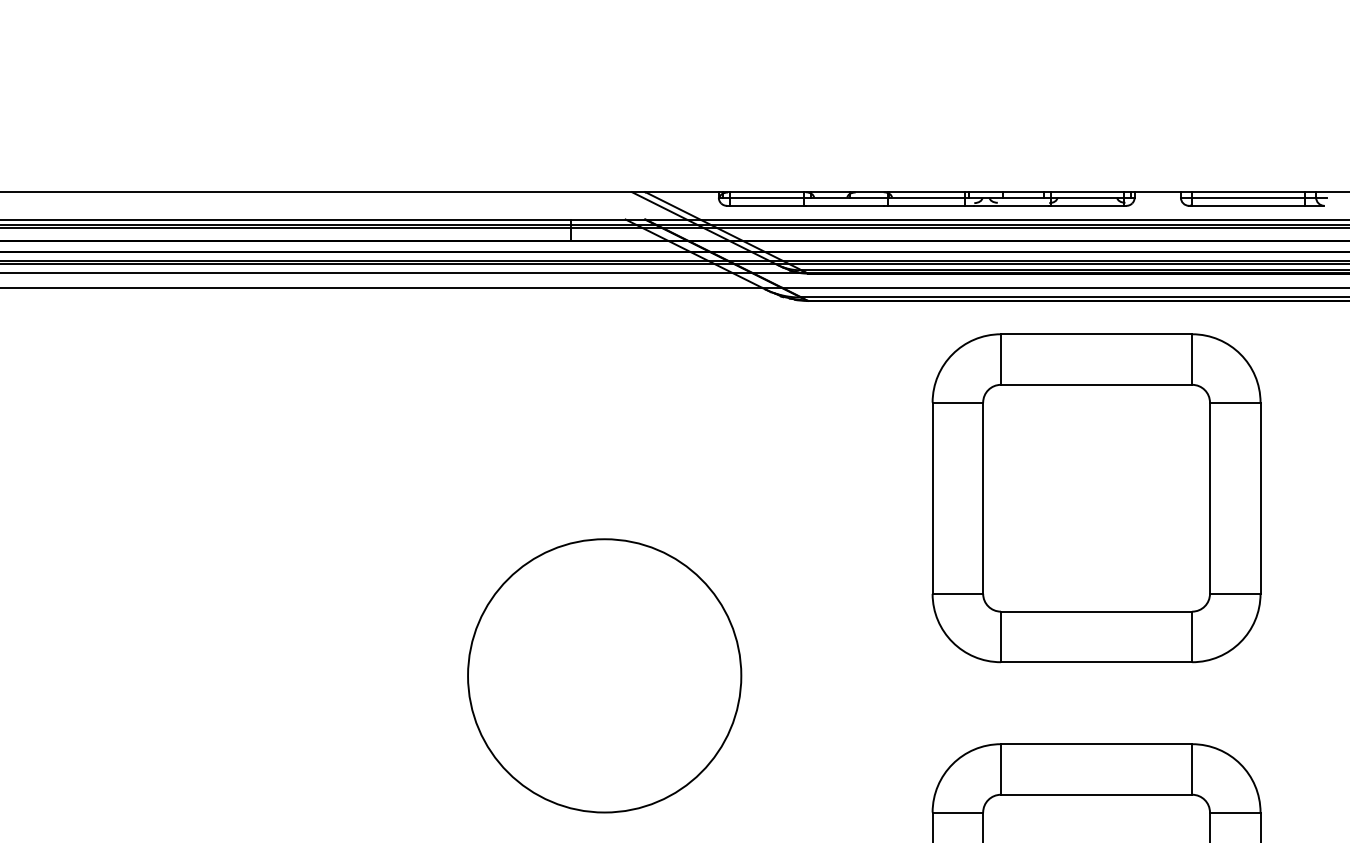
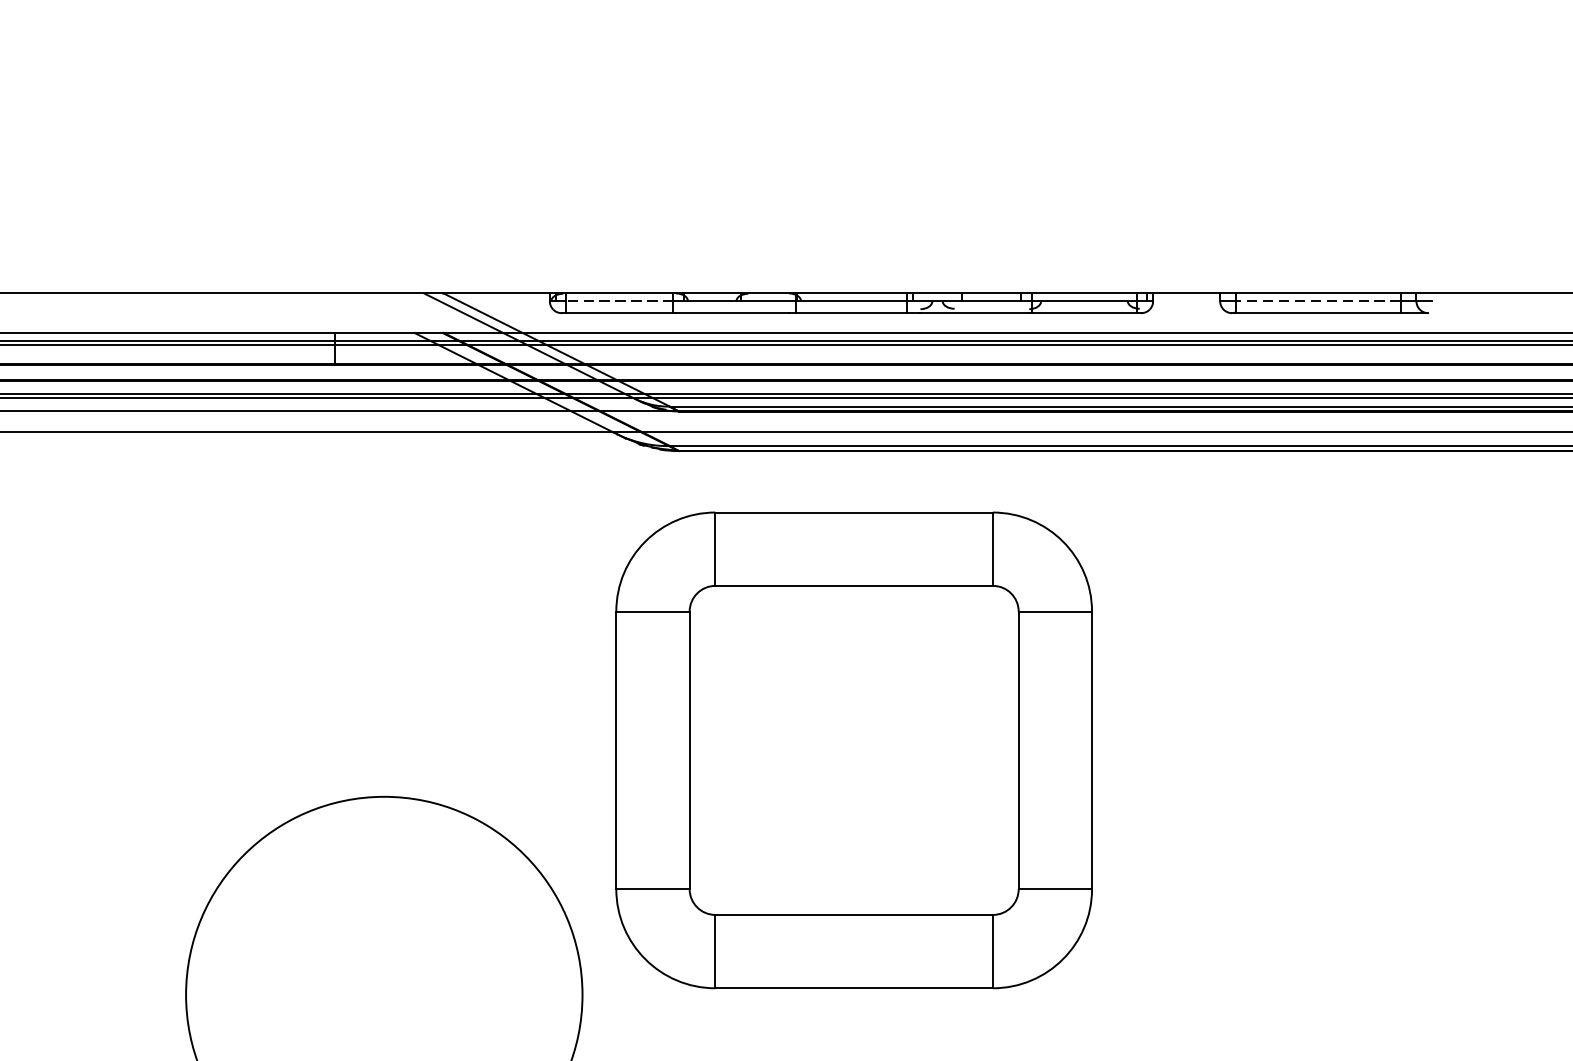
line: (766, 197) -> (619, 301), solid -> dashed
line: (1248, 197) -> (1318, 301), solid -> dashed
part: (1096, 498) -> (854, 750), moved

